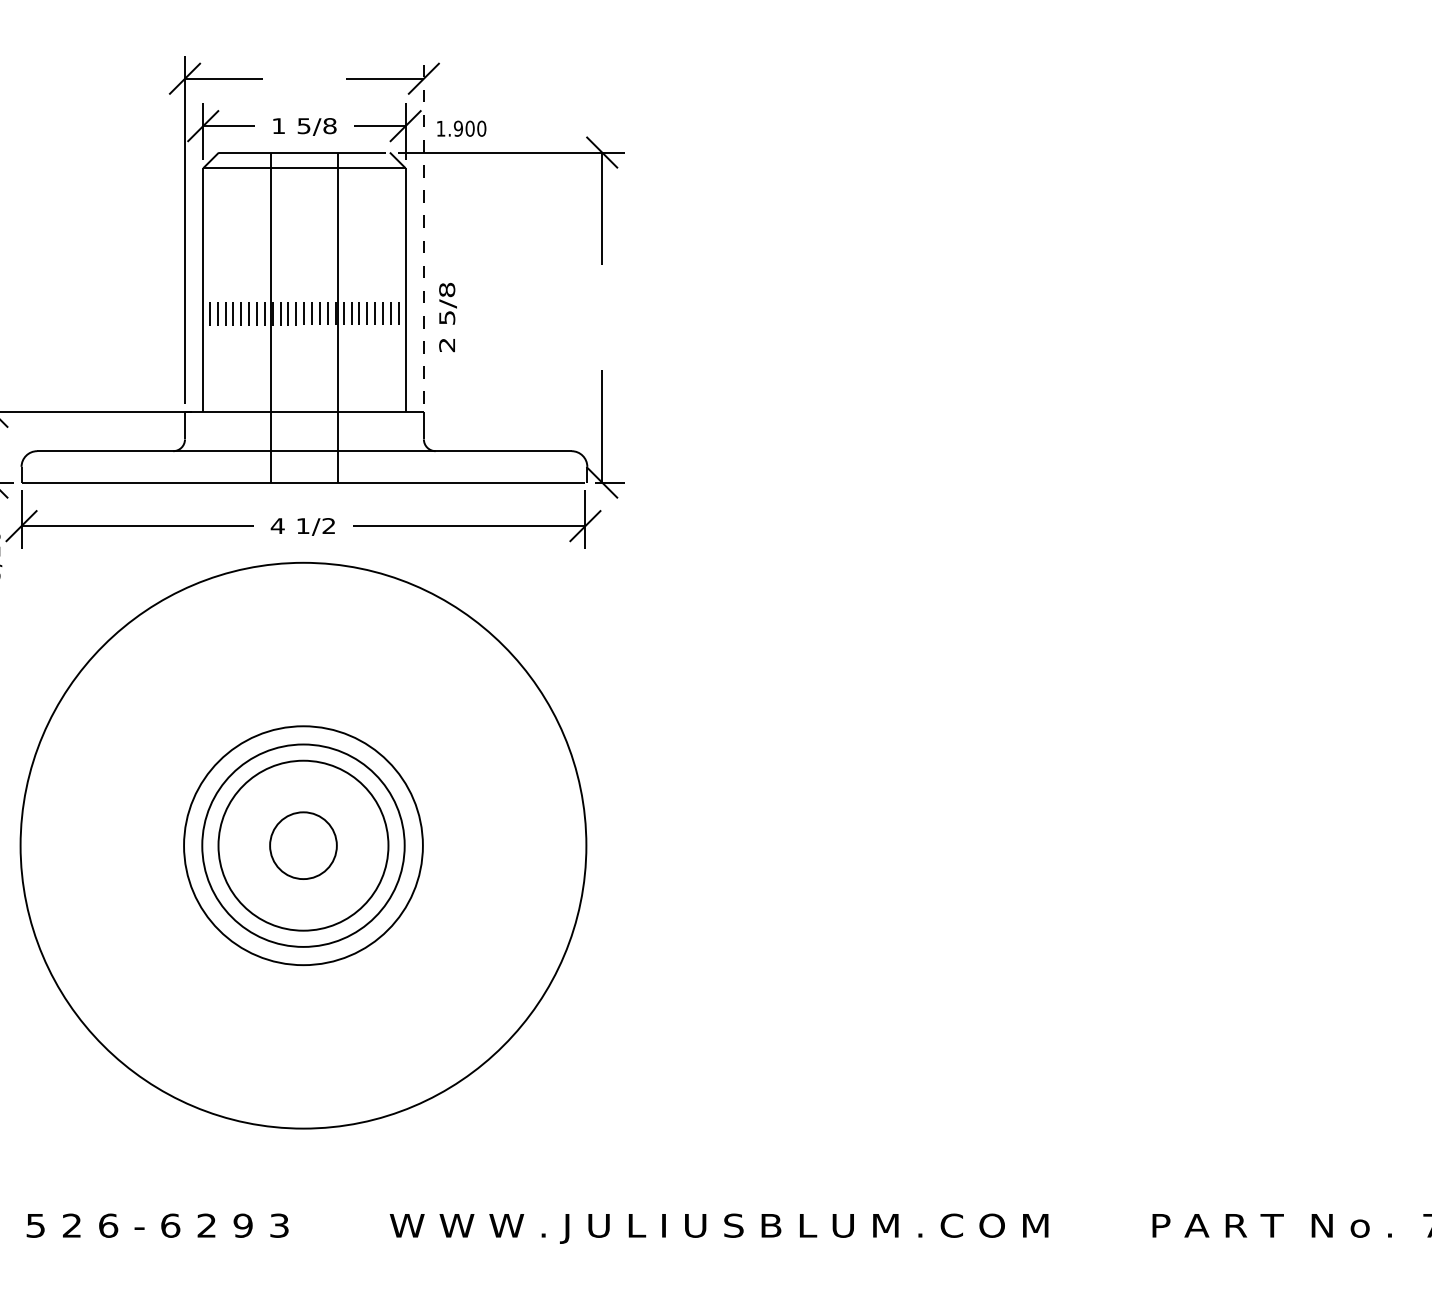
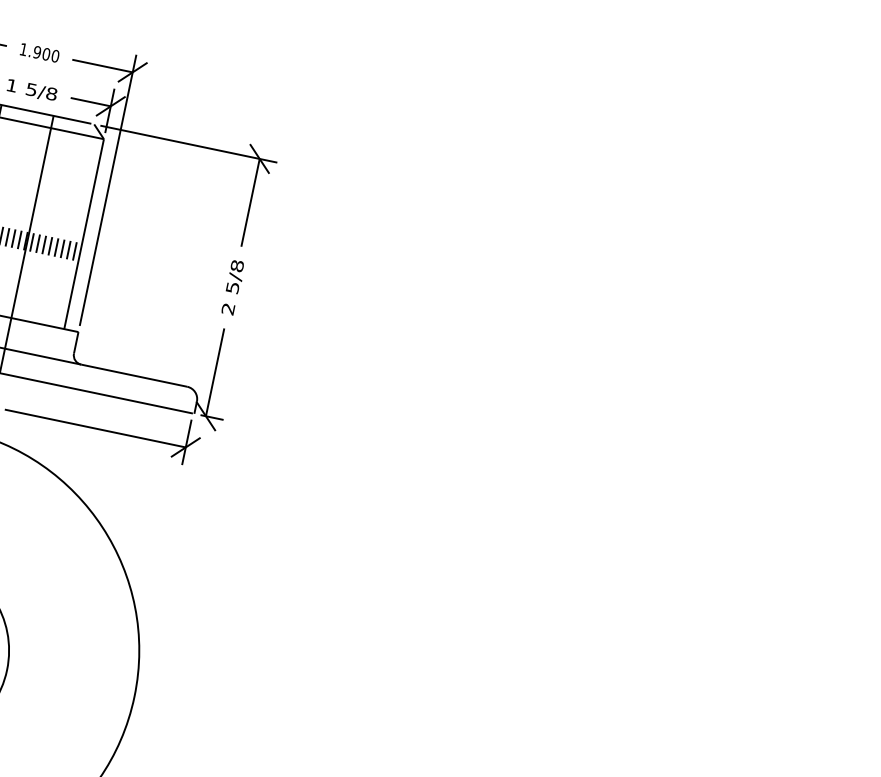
text: (461, 128) -> (39, 52), moved
line: (423, 230) -> (107, 190), dashed -> solid
text: (447, 317) -> (233, 287), moved

